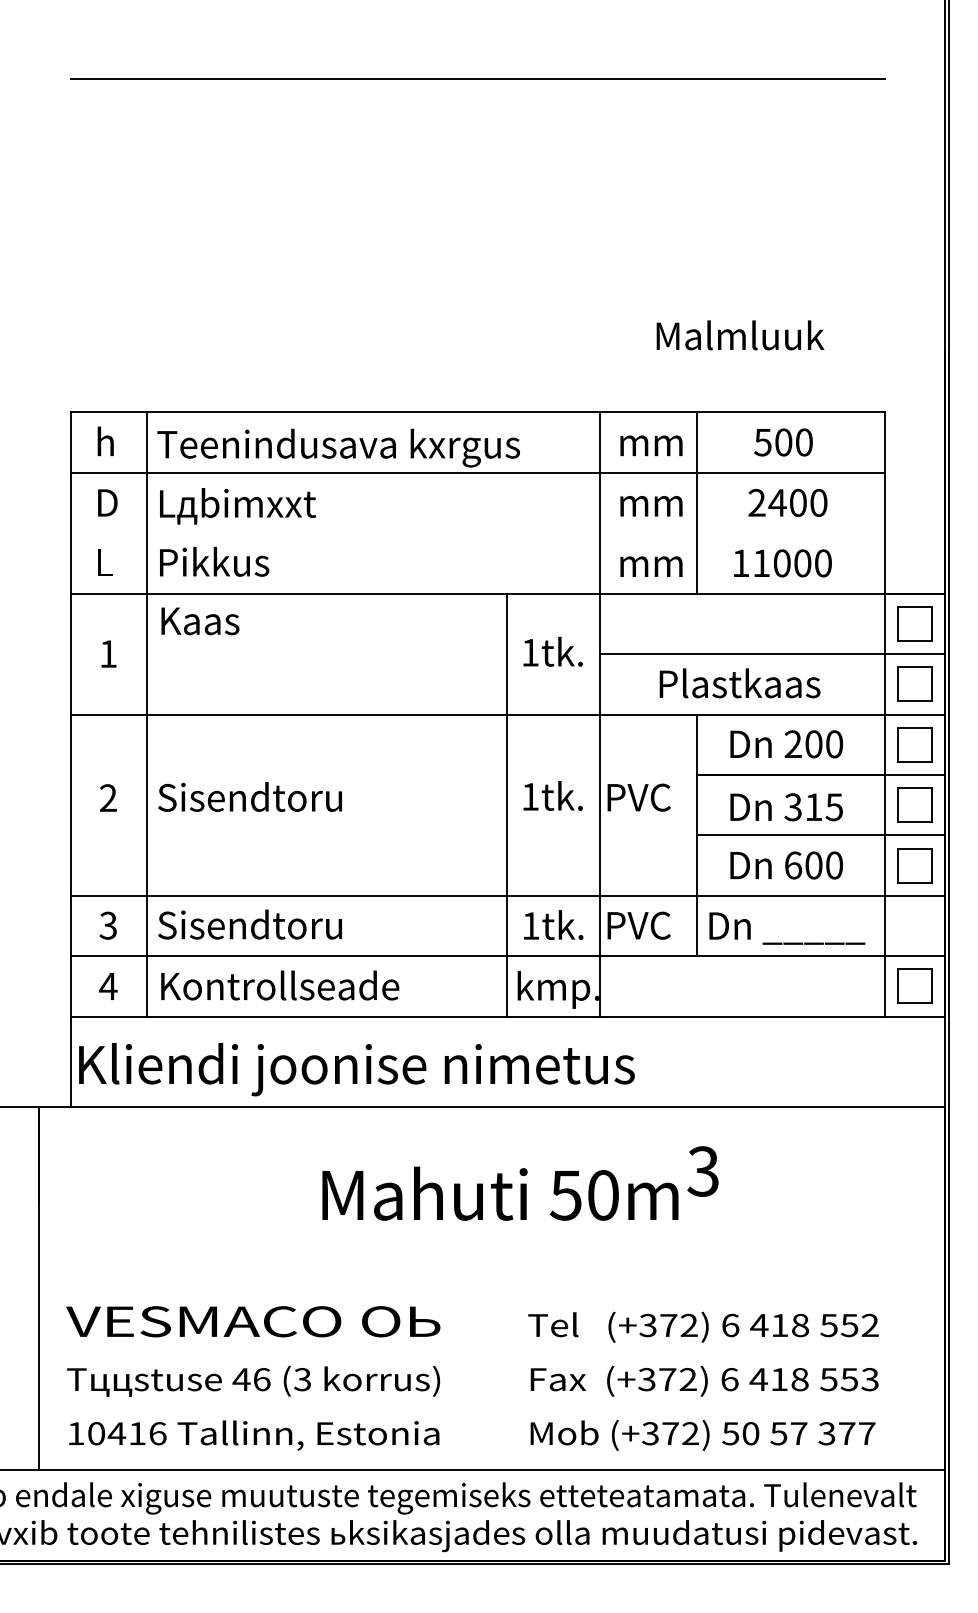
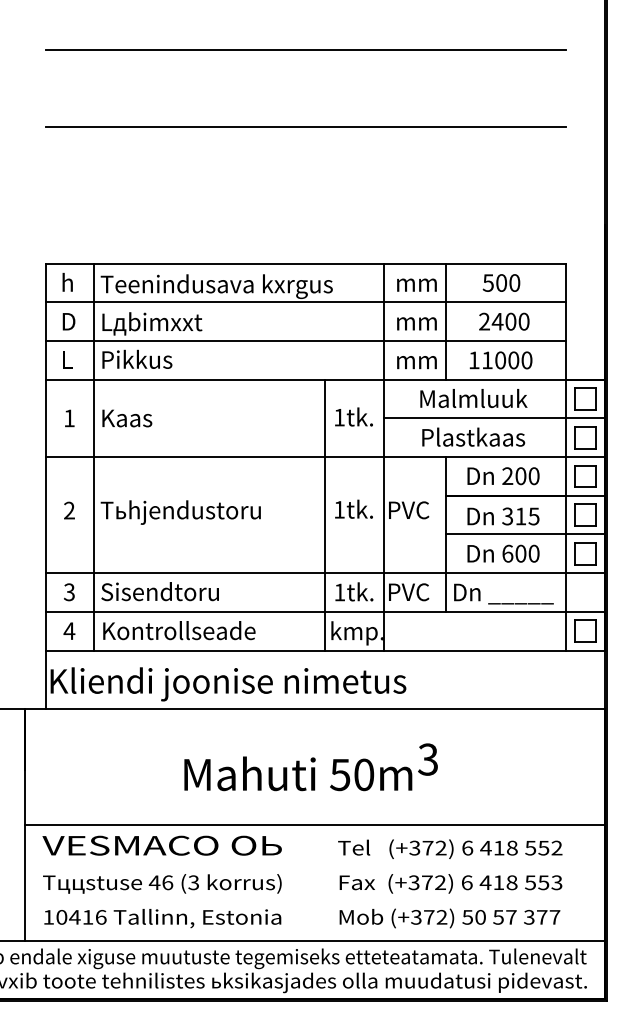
line: (477, 199) -> (305, 127), added
text: (739, 335) -> (473, 398), moved
line: (477, 533) -> (305, 341), added
text: (200, 621) -> (127, 418), moved
text: (281, 801) -> (180, 512), Sisendtoru -> Tьhjendustoru
text: (519, 1183) -> (310, 767), moved
line: (491, 1288) -> (314, 824), added

